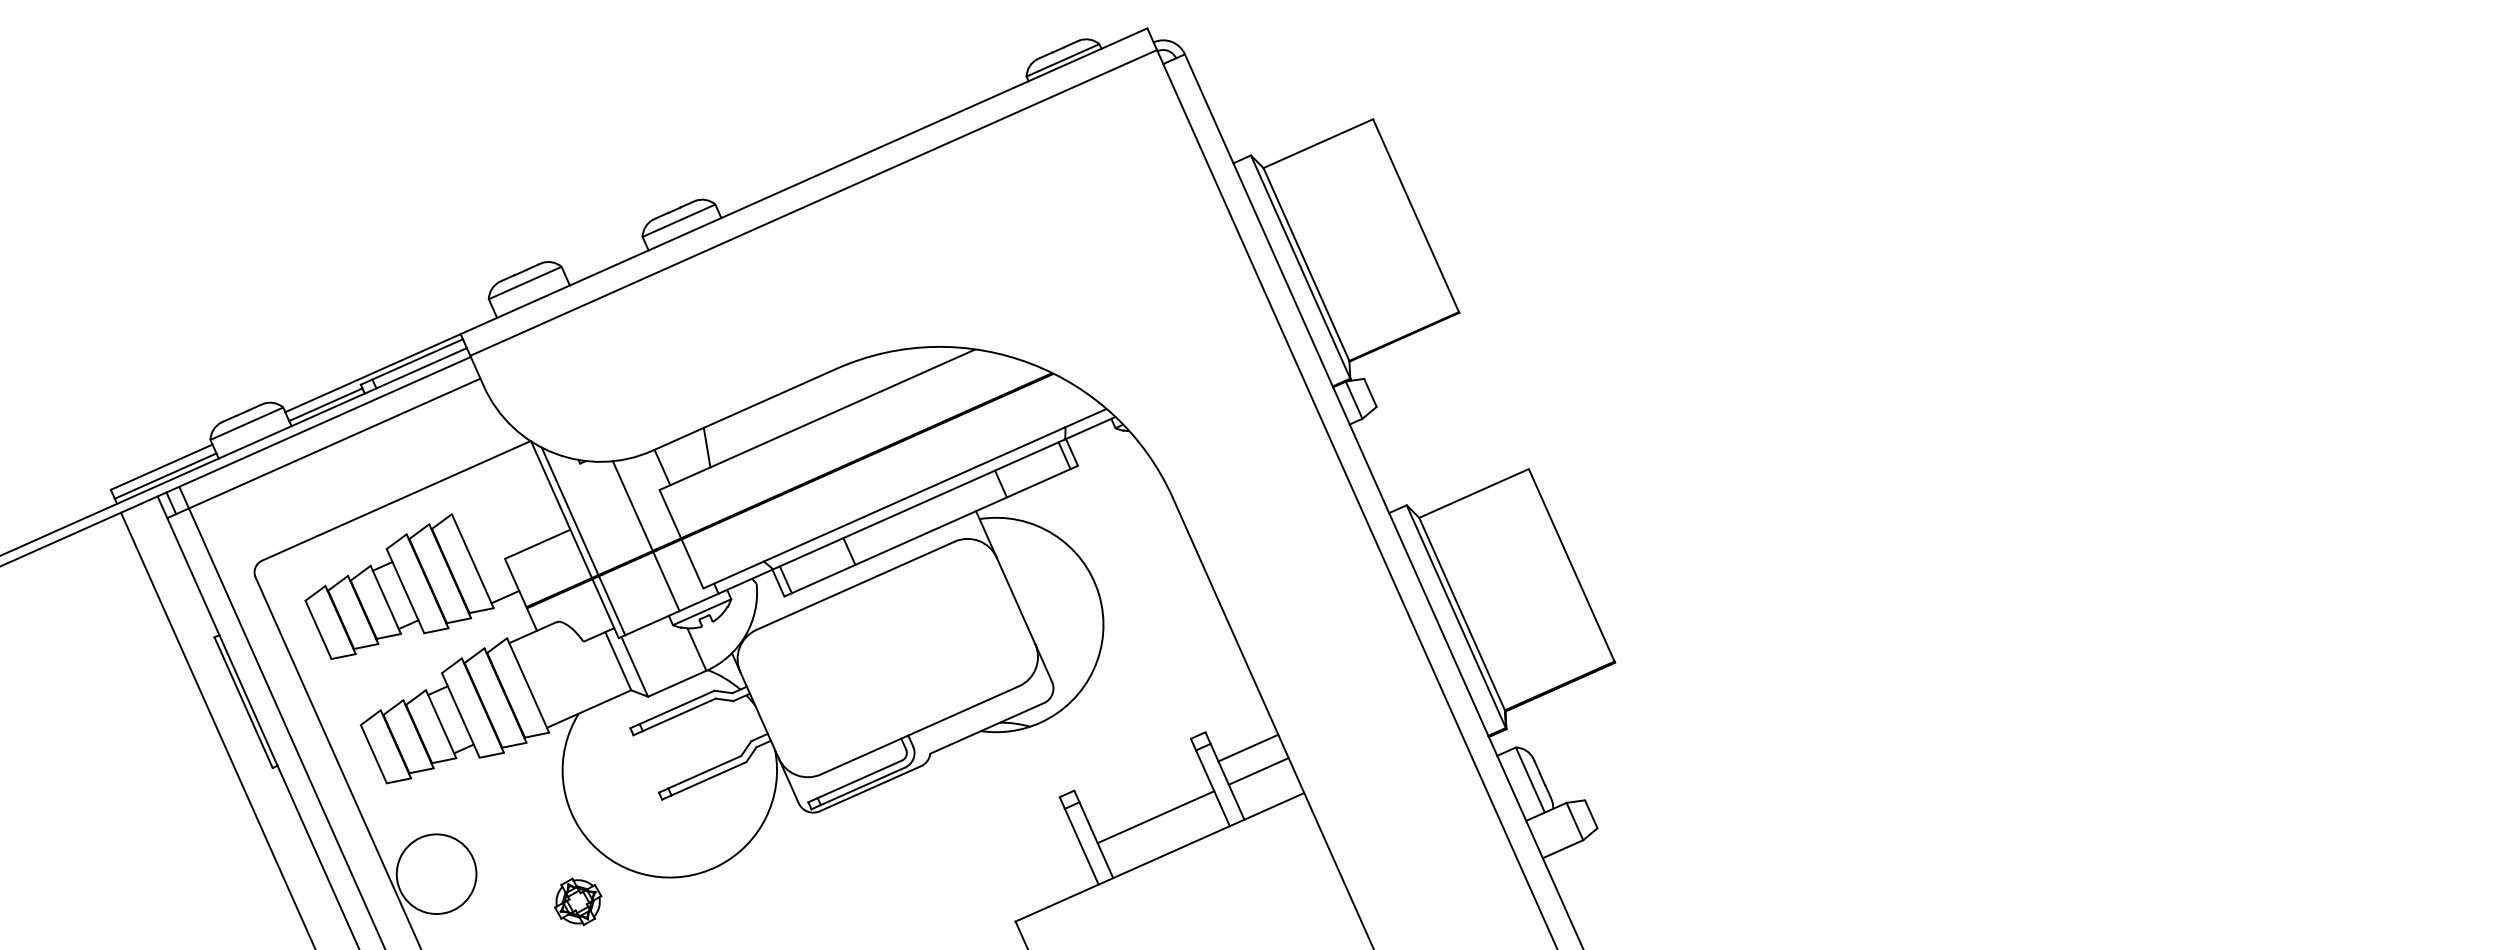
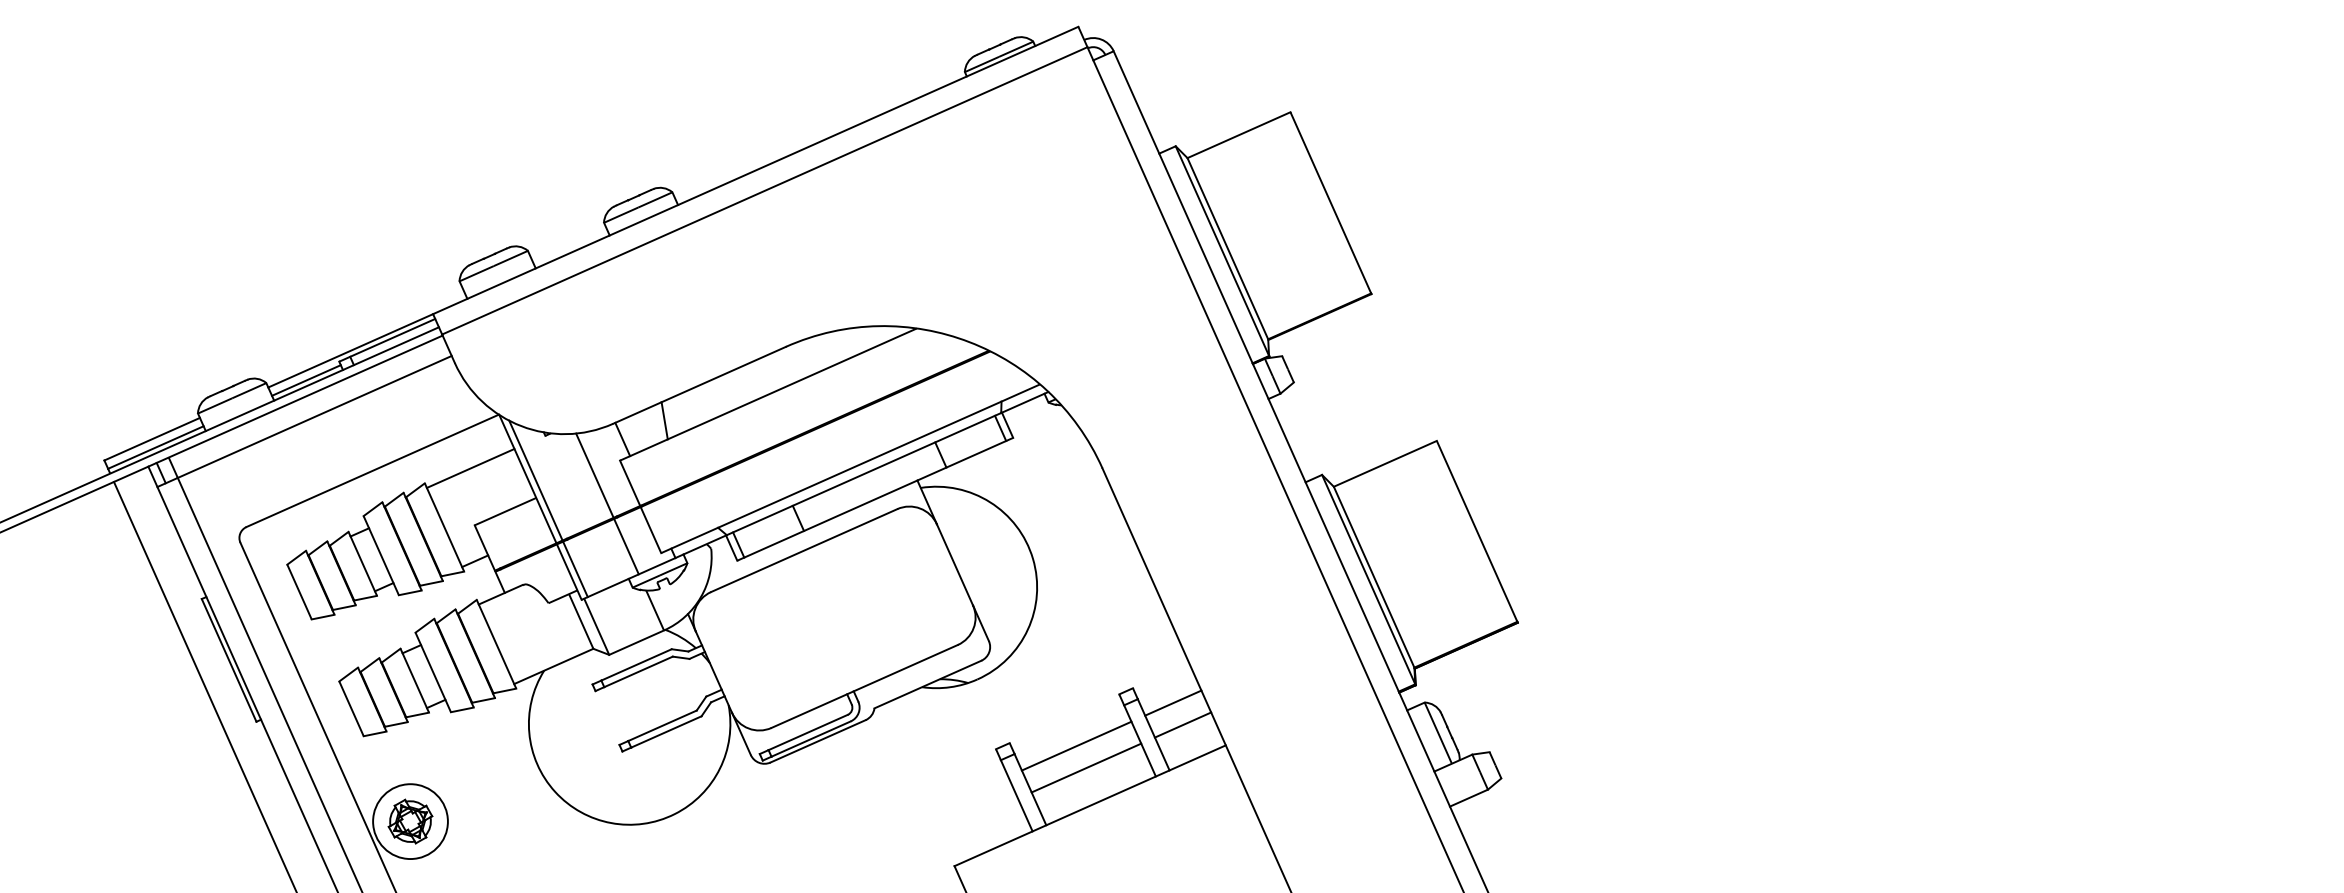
line: (500, 497) -> (470, 467), added
line: (1145, 793) -> (1076, 745), added
part: (578, 901) -> (410, 821), moved

